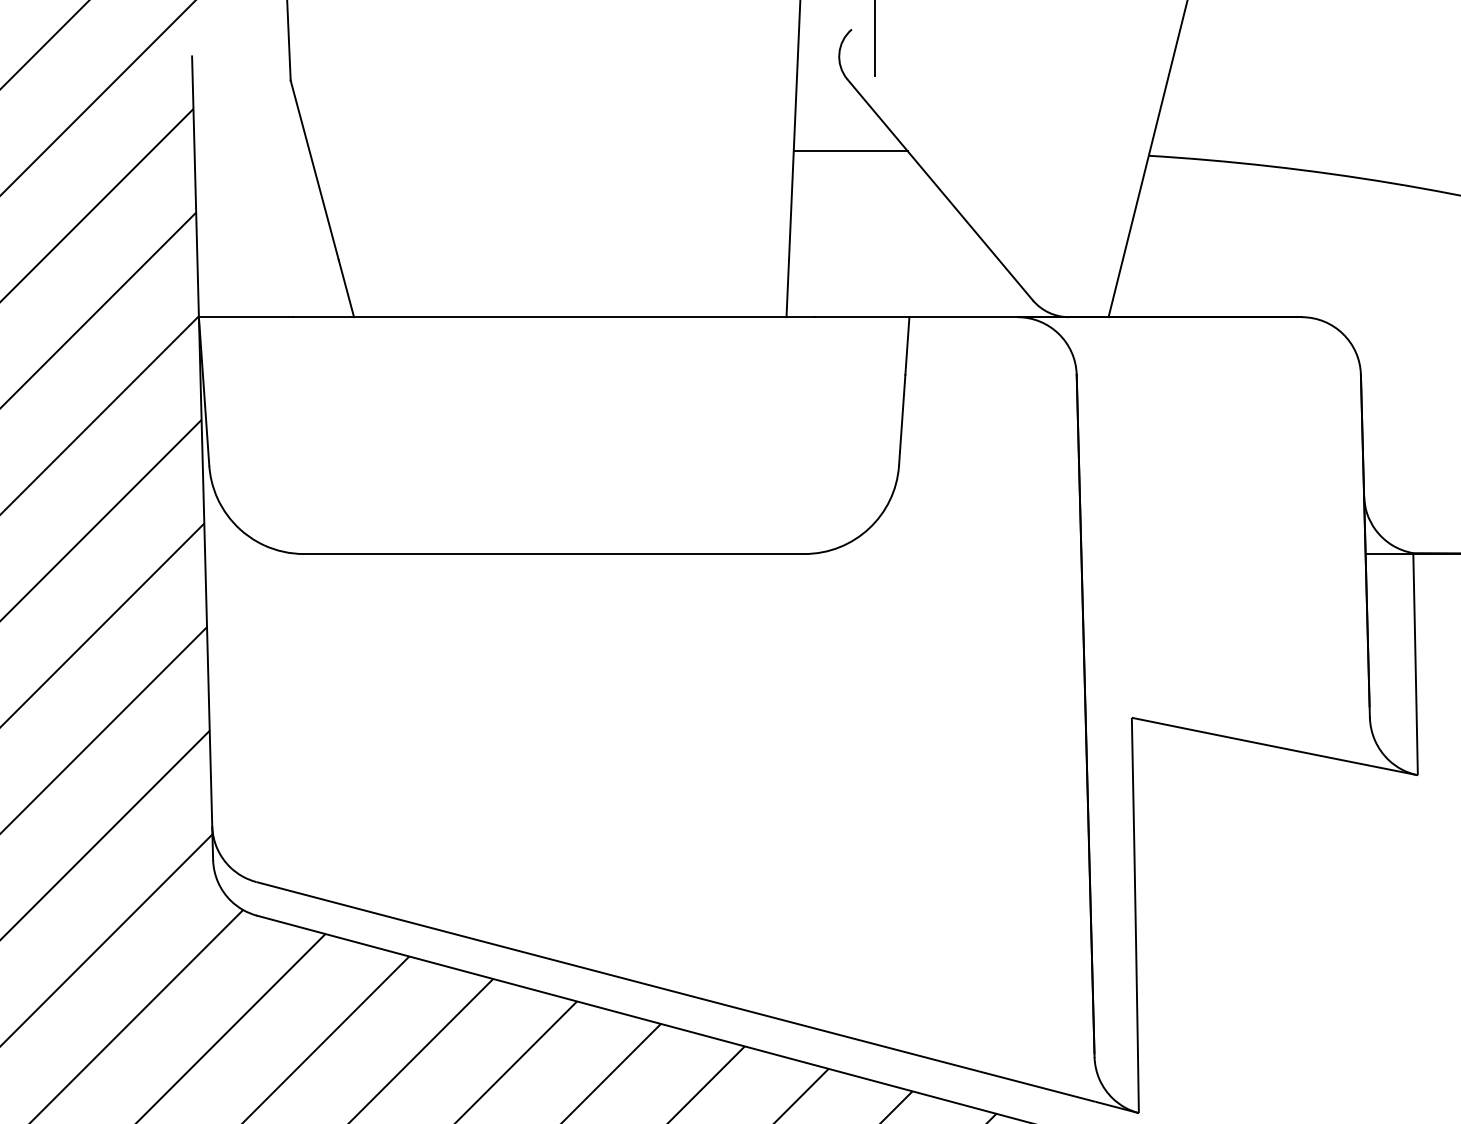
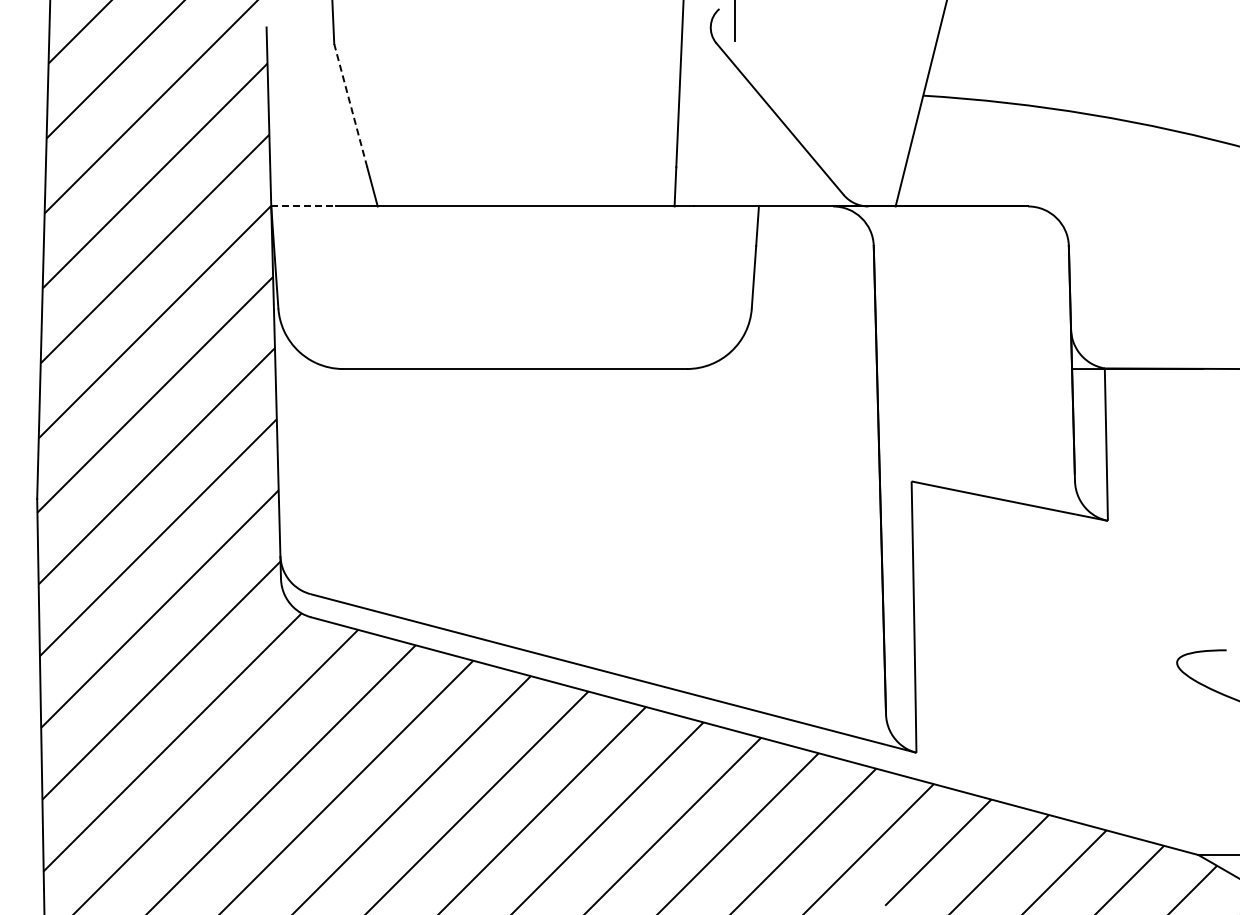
line: (850, 151) -> (718, 92), removed
line: (314, 170) -> (350, 105), solid -> dashed
line: (247, 317) -> (304, 206), solid -> dashed

